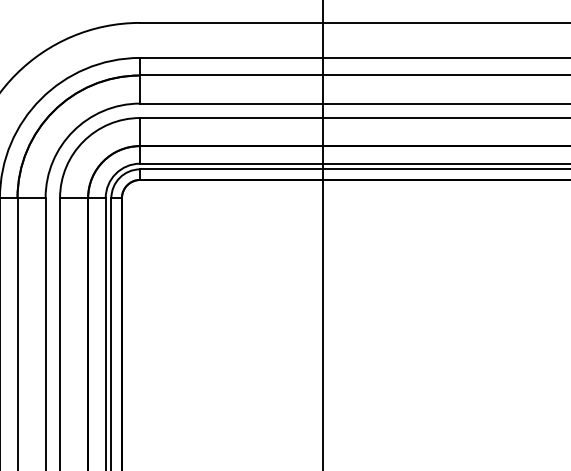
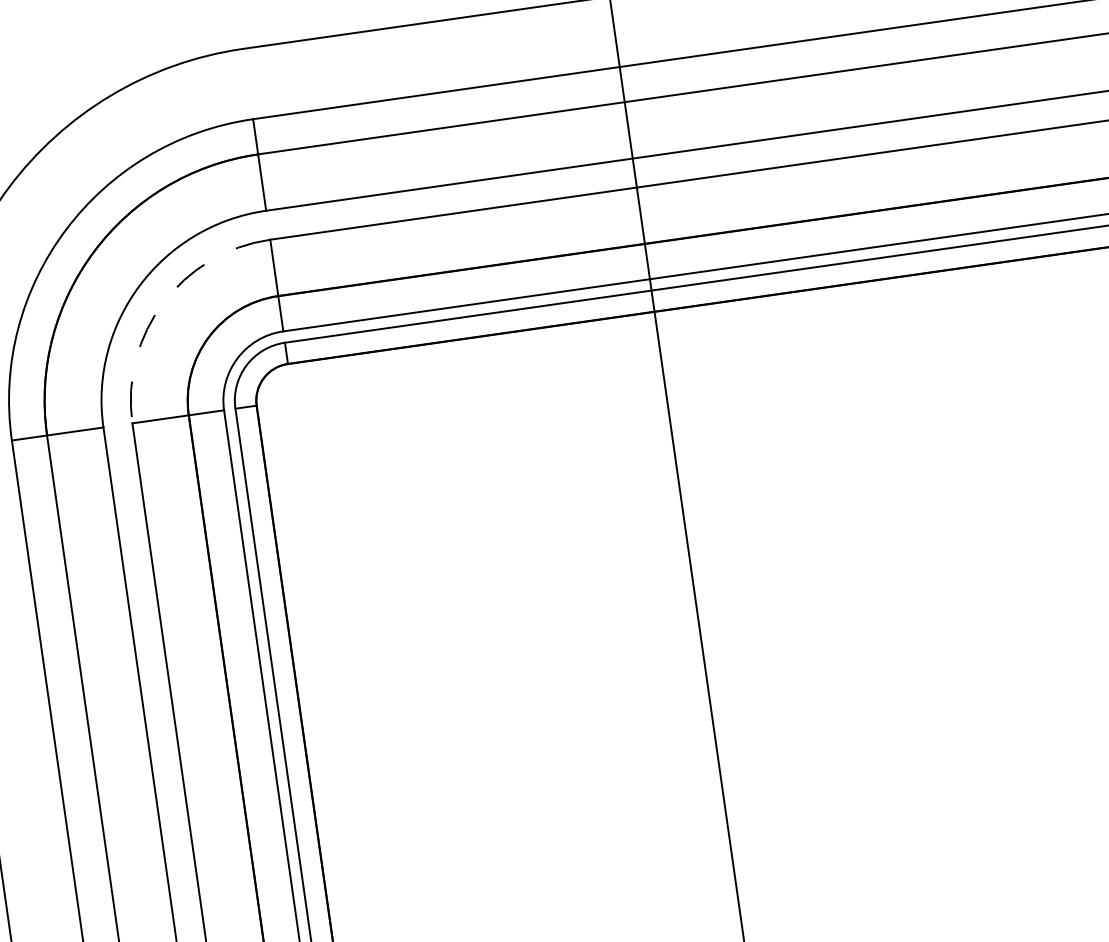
arc: (83, 141) -> (163, 302), solid -> dashed

